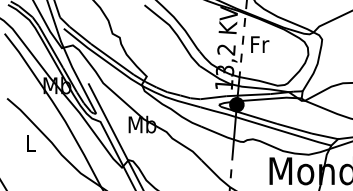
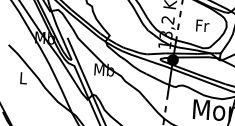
text: (260, 44) -> (203, 25), moved

